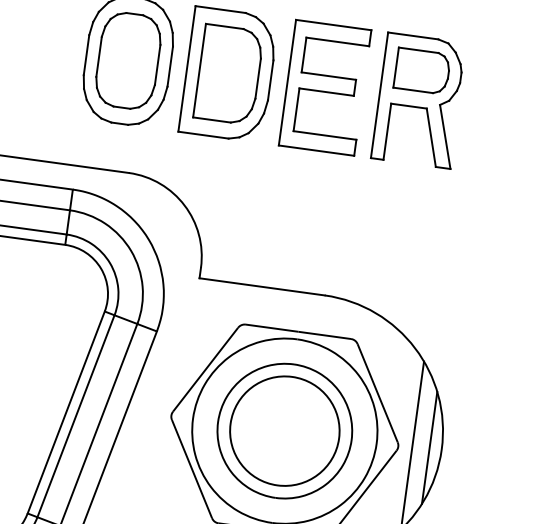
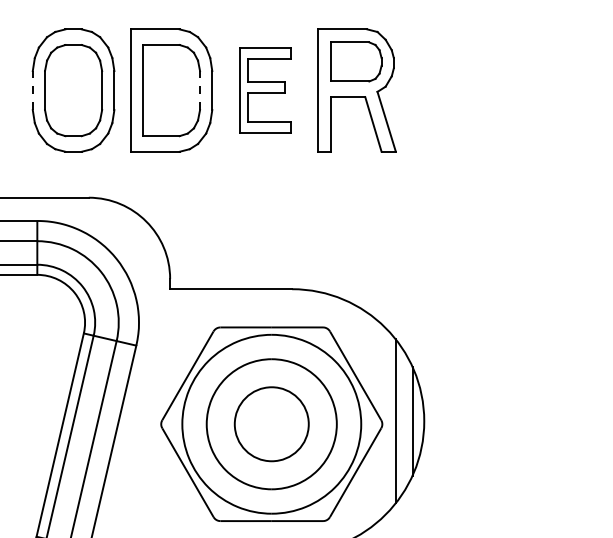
line: (86, 55) -> (32, 90), solid -> dashed
line: (258, 78) -> (200, 90), solid -> dashed
part: (325, 87) -> (265, 90), size x0.7
circle: (284, 431) -> (271, 424), size x0.7

